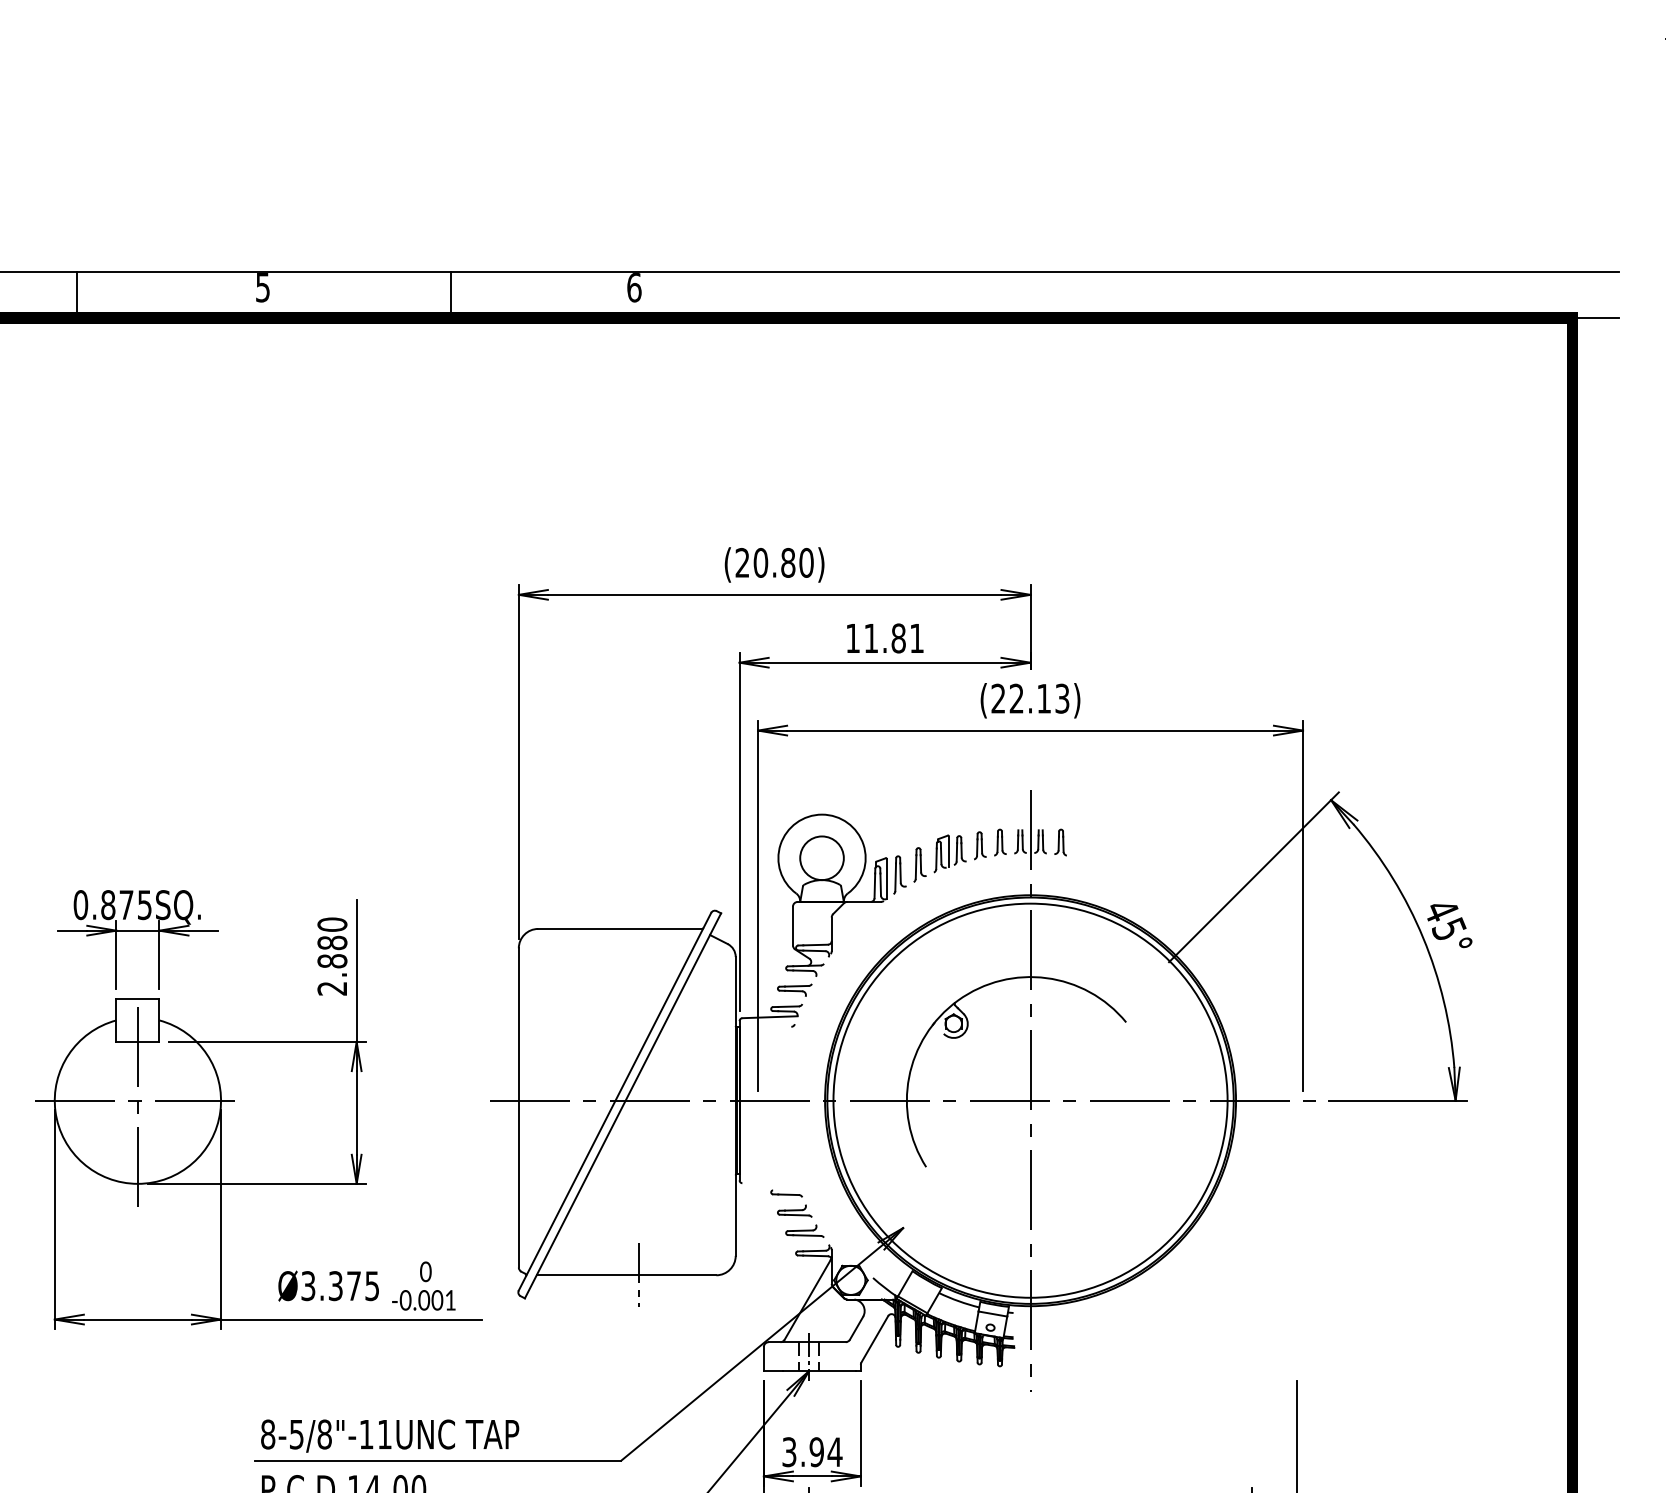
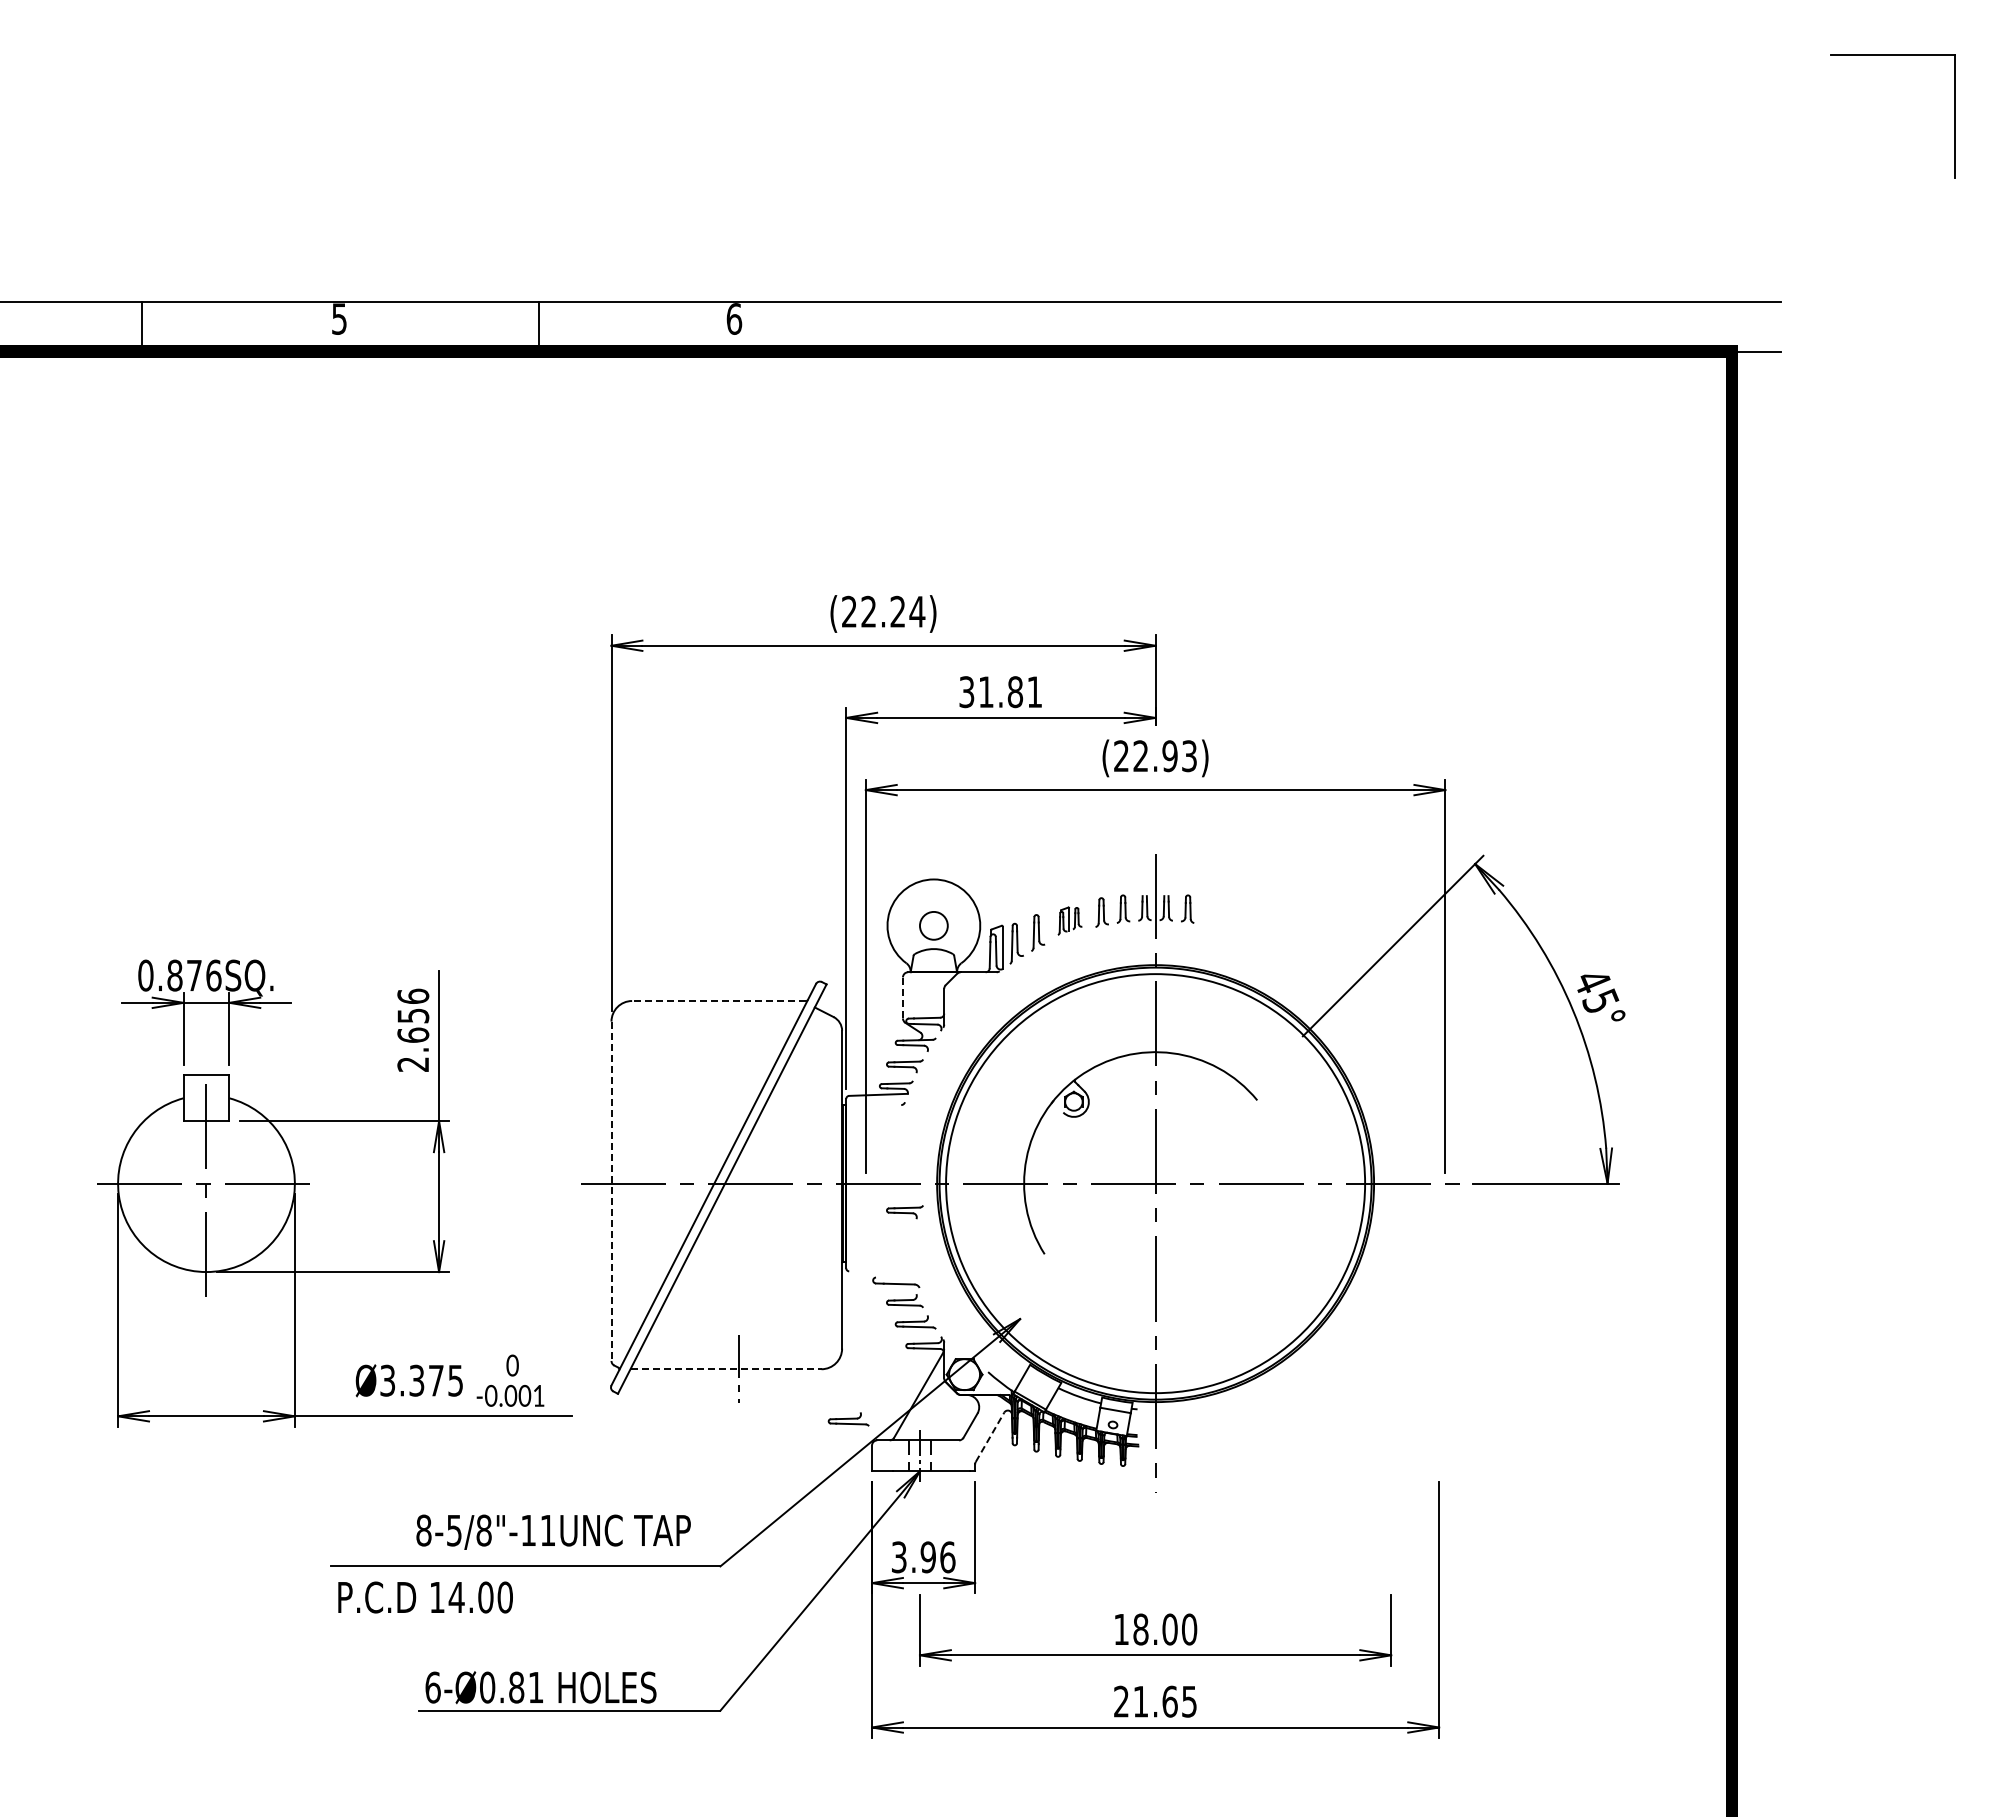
text: (784, 562) -> (893, 611), (20.80) -> (22.24)
text: (852, 638) -> (966, 692), 11.81 -> 31.81
text: (1043, 698) -> (1169, 756), 22.13 -> 22.93
part: (949, 853) -> (1069, 920), size x0.7
circle: (821, 857) -> (933, 925), size x0.6
text: (144, 904) -> (213, 975), 0.875SQ. -> 0.876SQ.
line: (792, 925) -> (902, 997), solid -> dashed
line: (620, 929) -> (719, 1001), solid -> dashed
text: (332, 942) -> (413, 1015), 2.880 -> 2.656
line: (518, 1108) -> (611, 1191), solid -> dashed
part: (794, 1127) -> (904, 1212), added
part: (786, 1193) -> (896, 1282), size x1.4
line: (626, 1275) -> (726, 1369), solid -> dashed
part: (741, 1322) -> (848, 1419), added
line: (875, 1338) -> (990, 1436), solid -> dashed
text: (389, 1435) -> (553, 1531), moved
text: (834, 1452) -> (947, 1557), 3.94 -> 3.96

